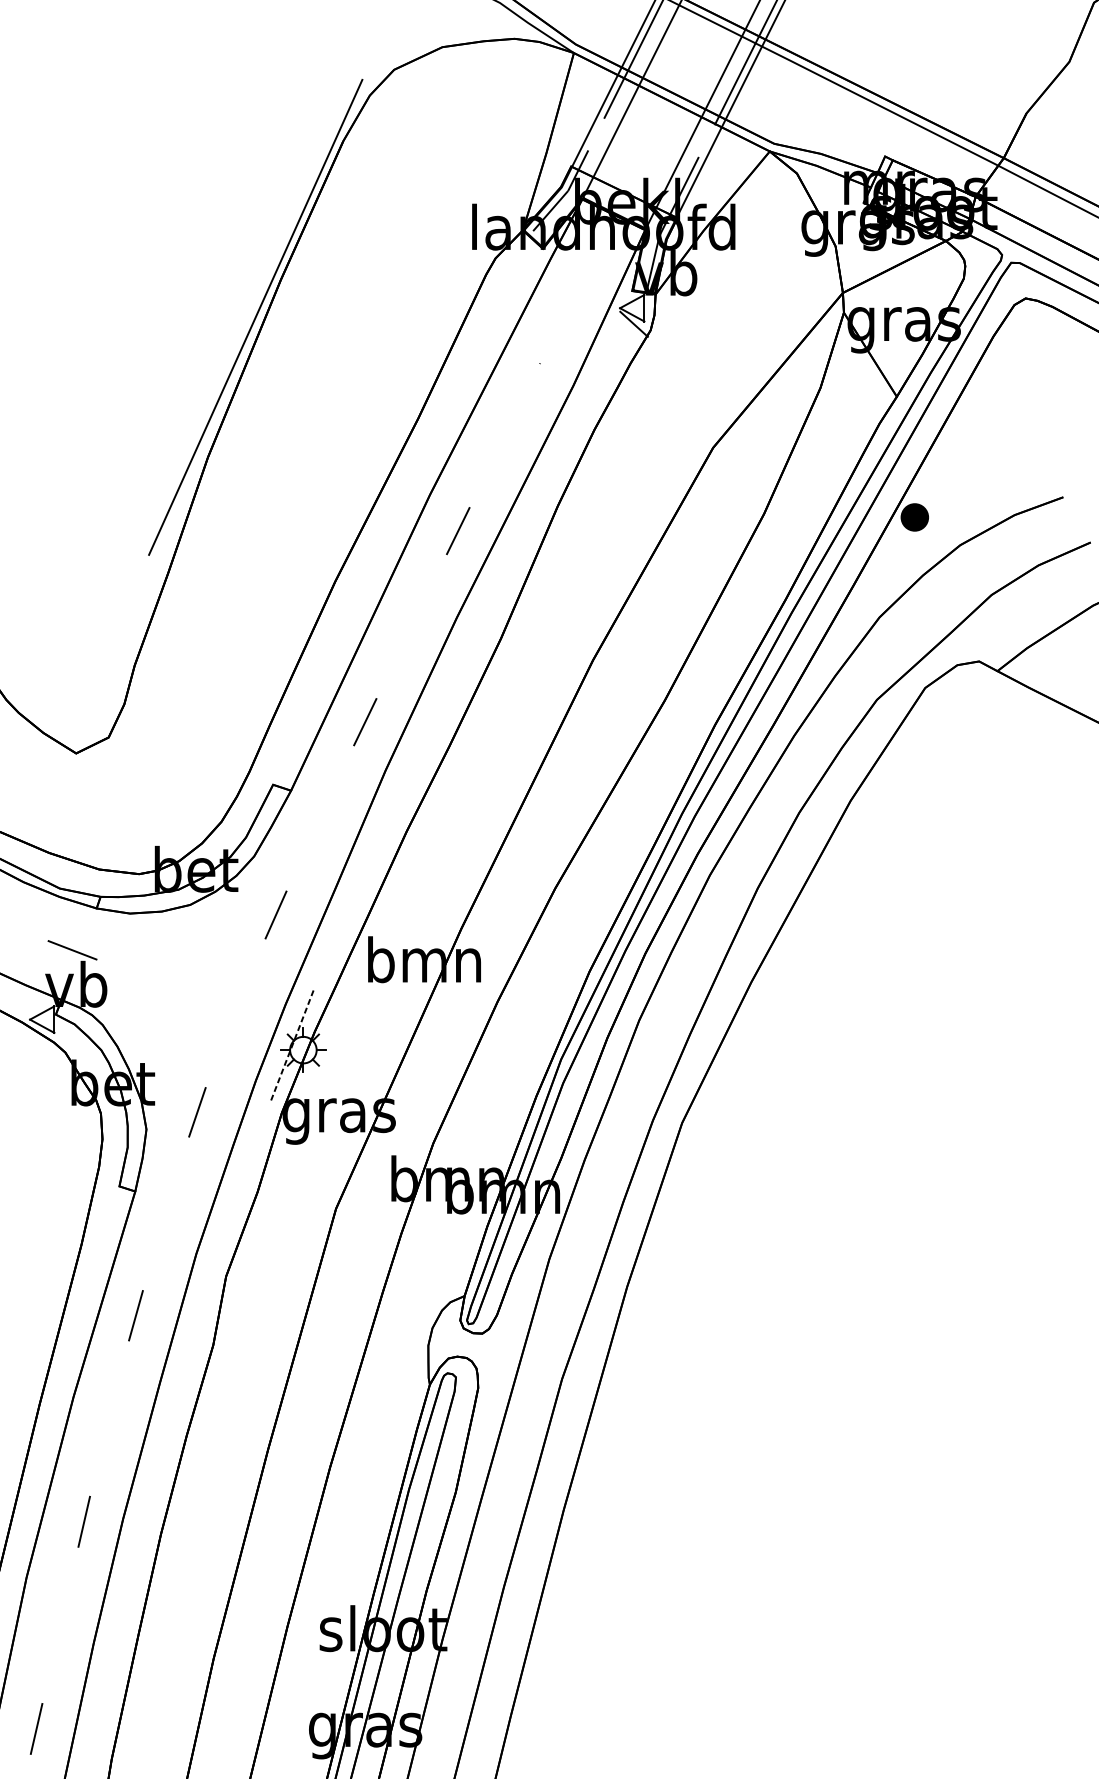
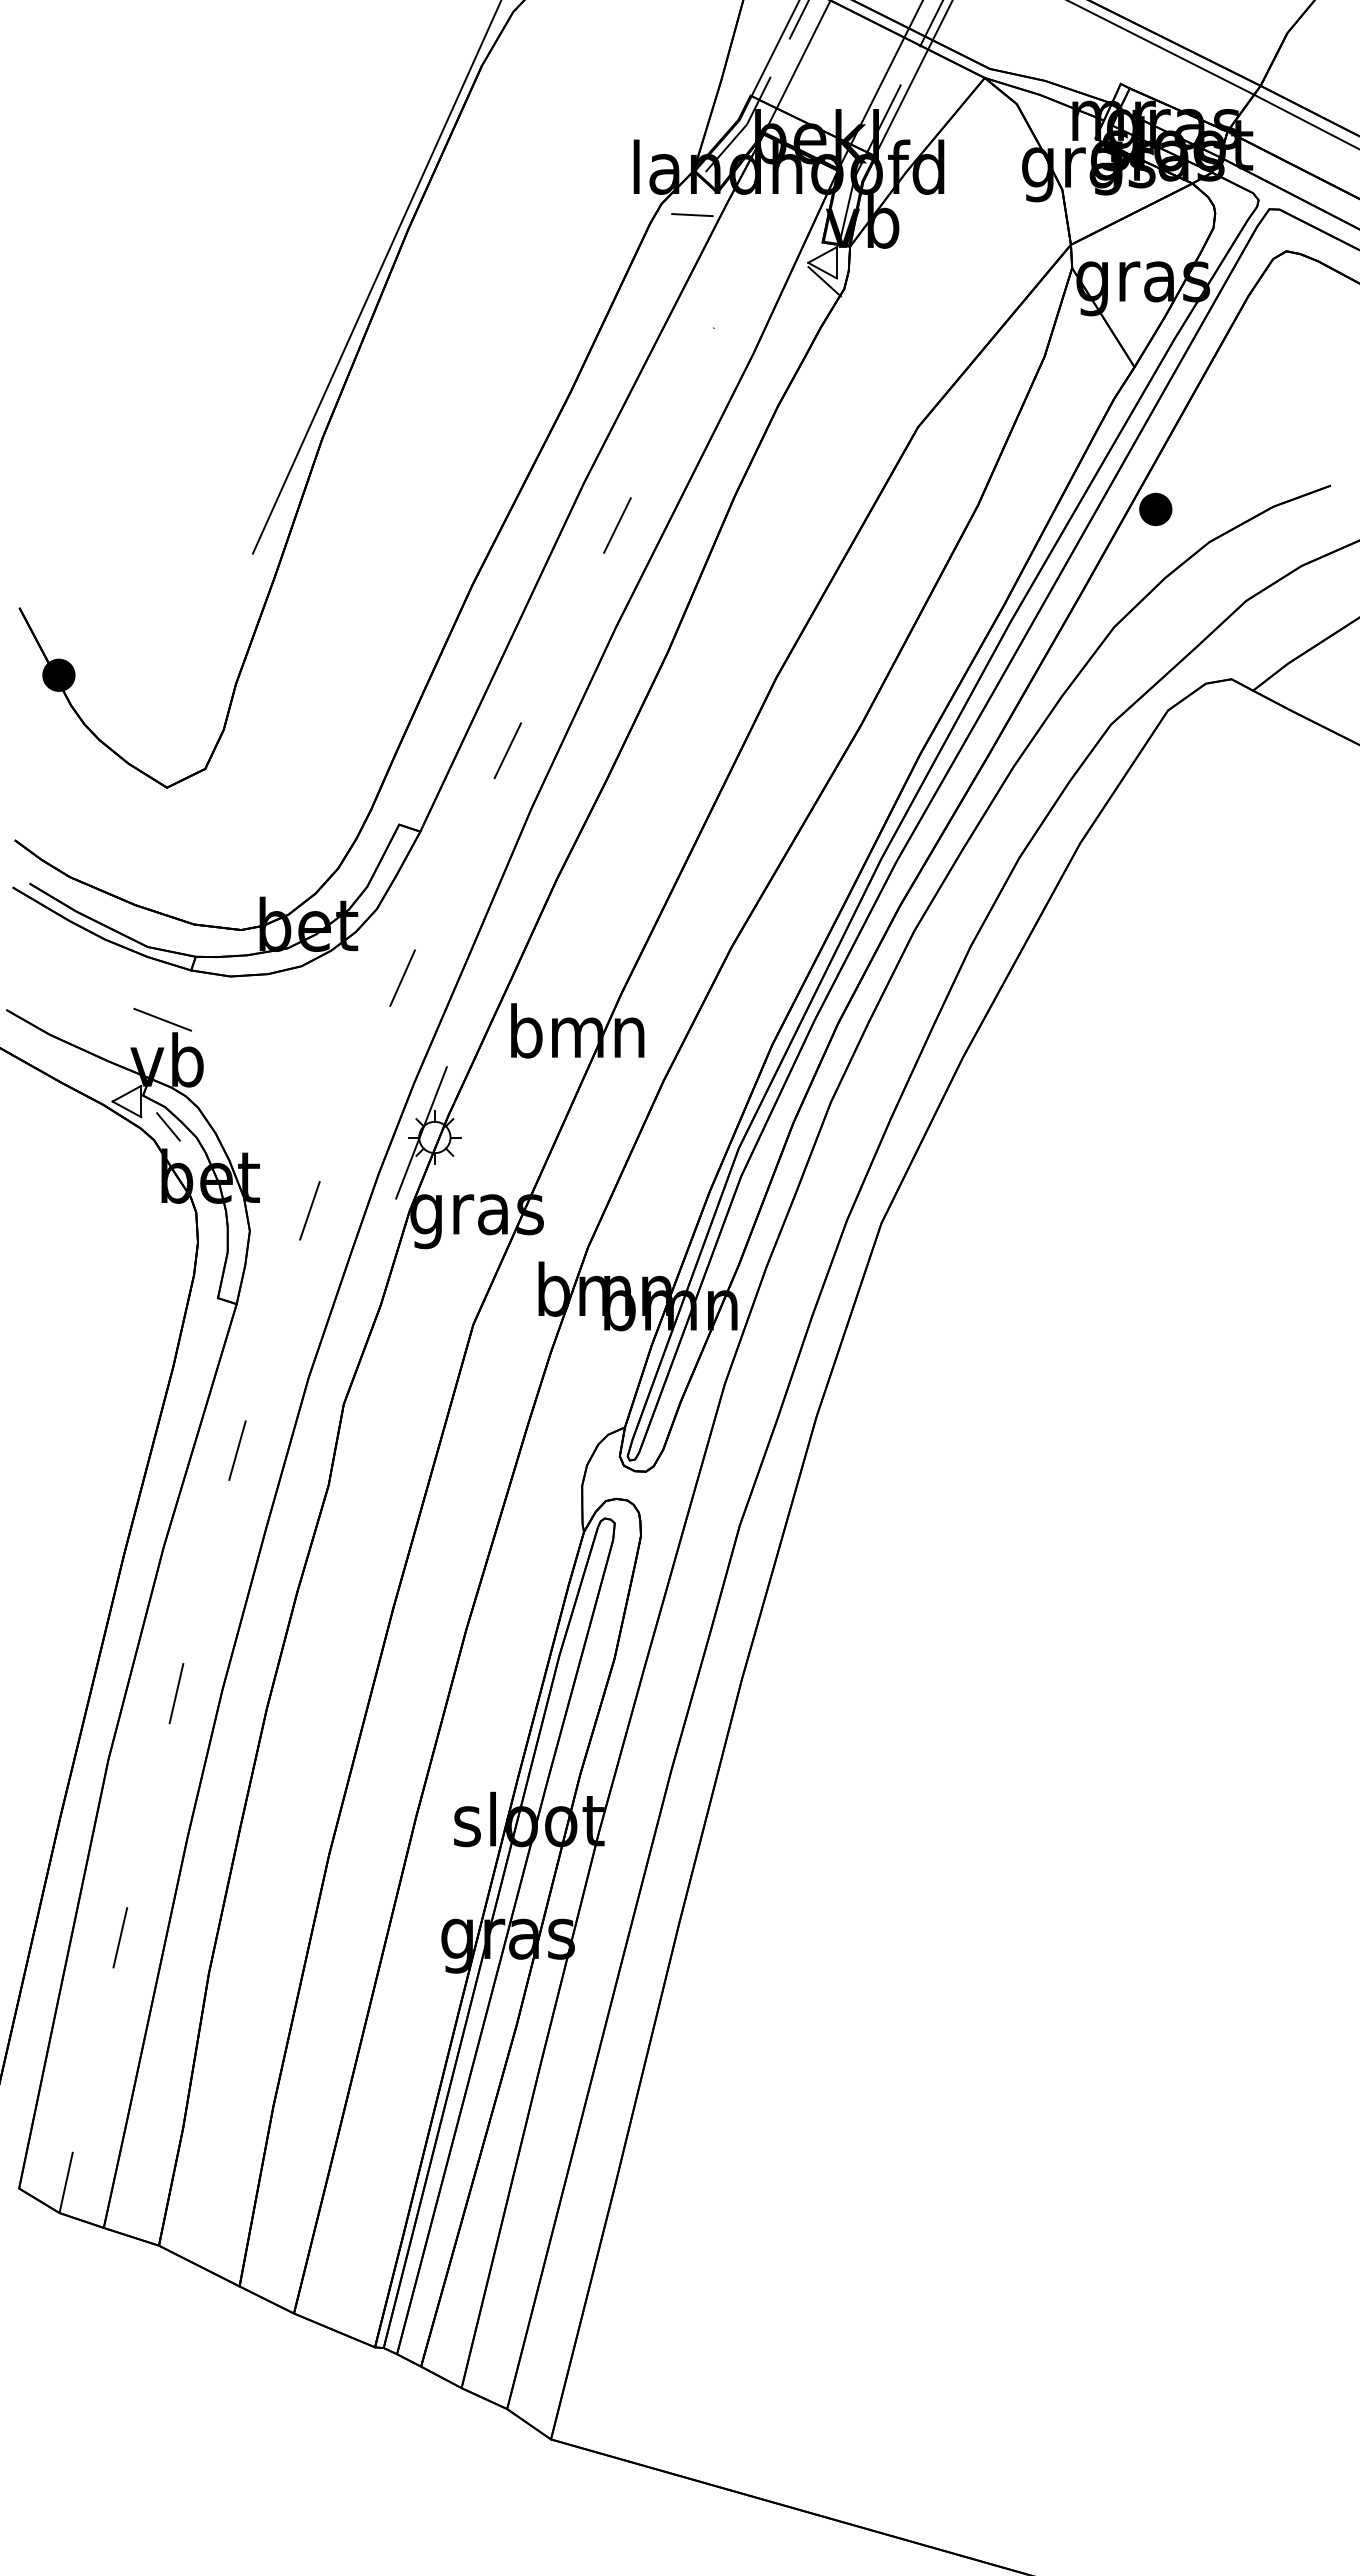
line: (521, 268) -> (692, 215), added
line: (77, 1040) -> (168, 1126), added
line: (292, 1046) -> (421, 1133), dashed -> solid

